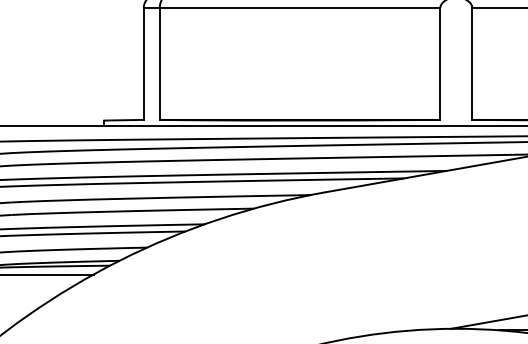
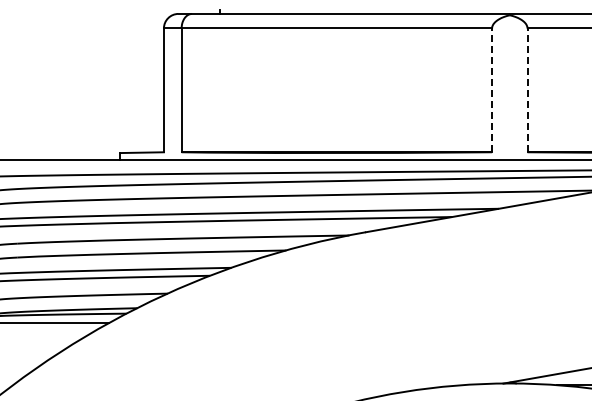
line: (440, 64) -> (492, 90), solid -> dashed
line: (472, 64) -> (527, 90), solid -> dashed

